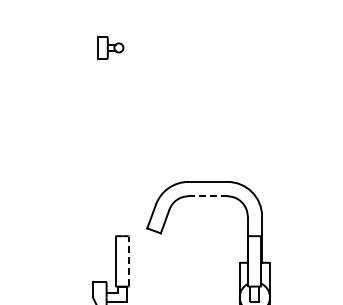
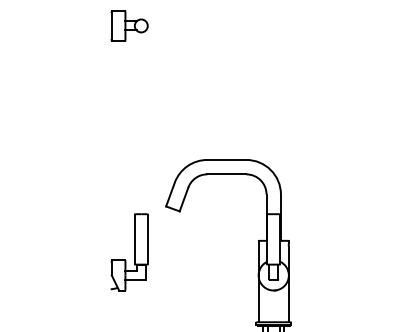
part: (110, 47) -> (129, 25), size x1.43
line: (207, 196) -> (226, 174), dashed -> solid
line: (128, 261) -> (147, 239), dashed -> solid

